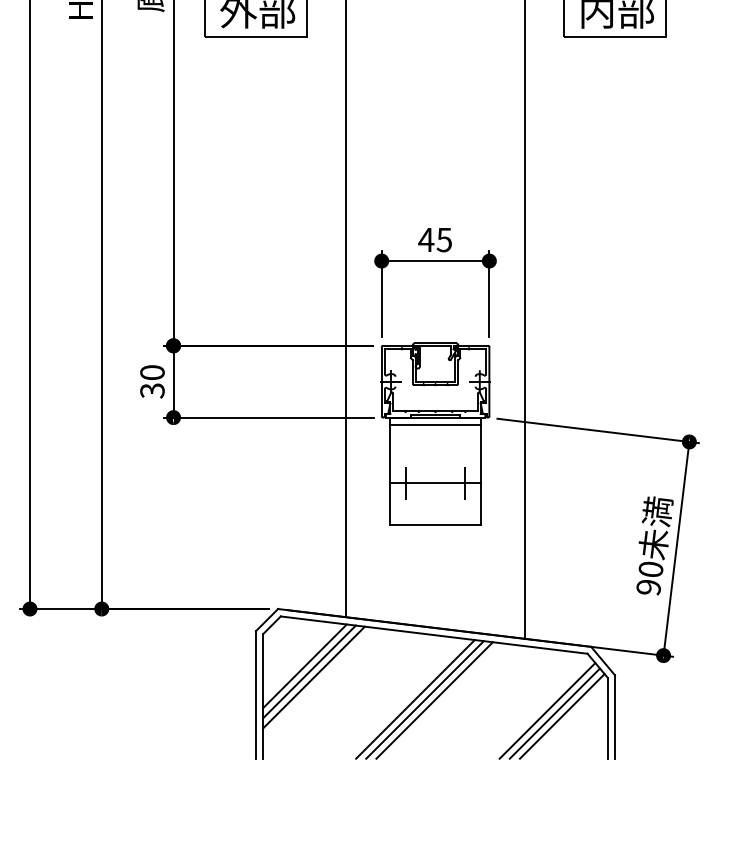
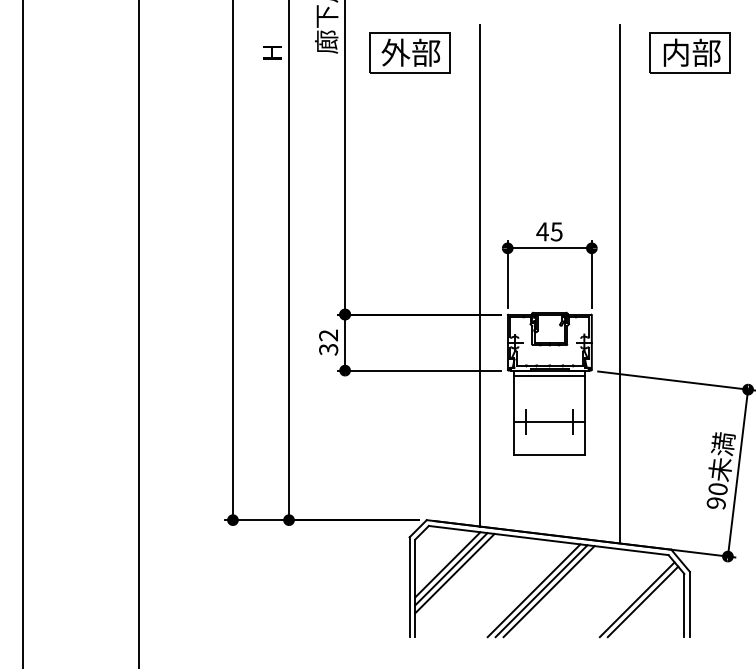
text: (152, 372) -> (328, 335), 30 -> 32
line: (561, 715) -> (648, 603), removed

